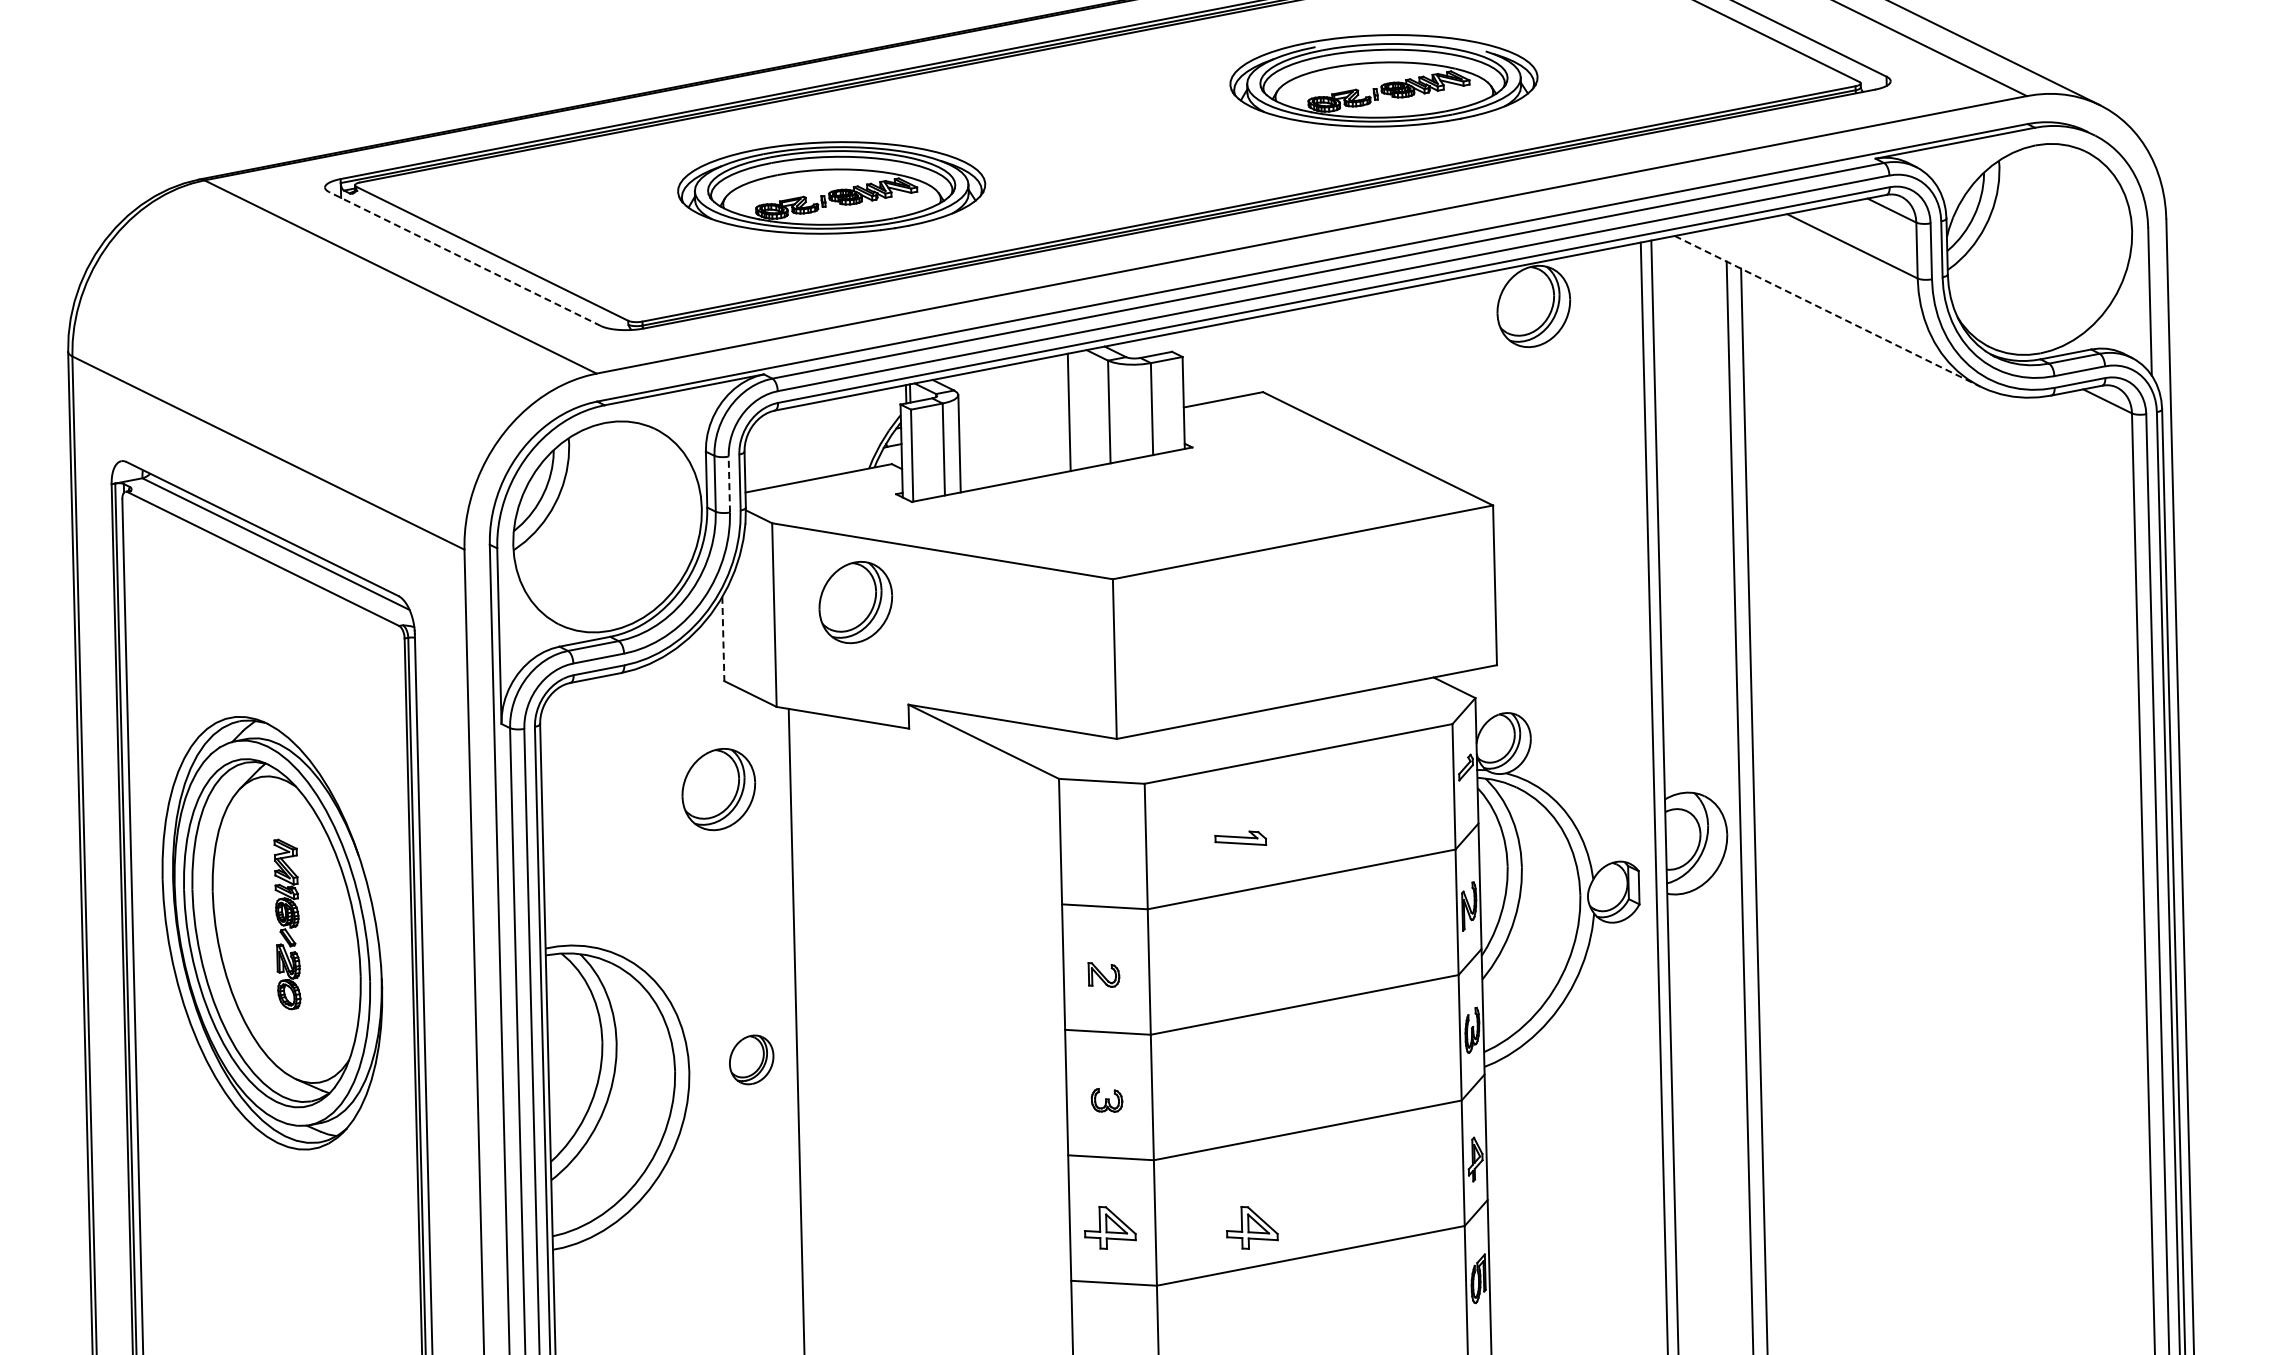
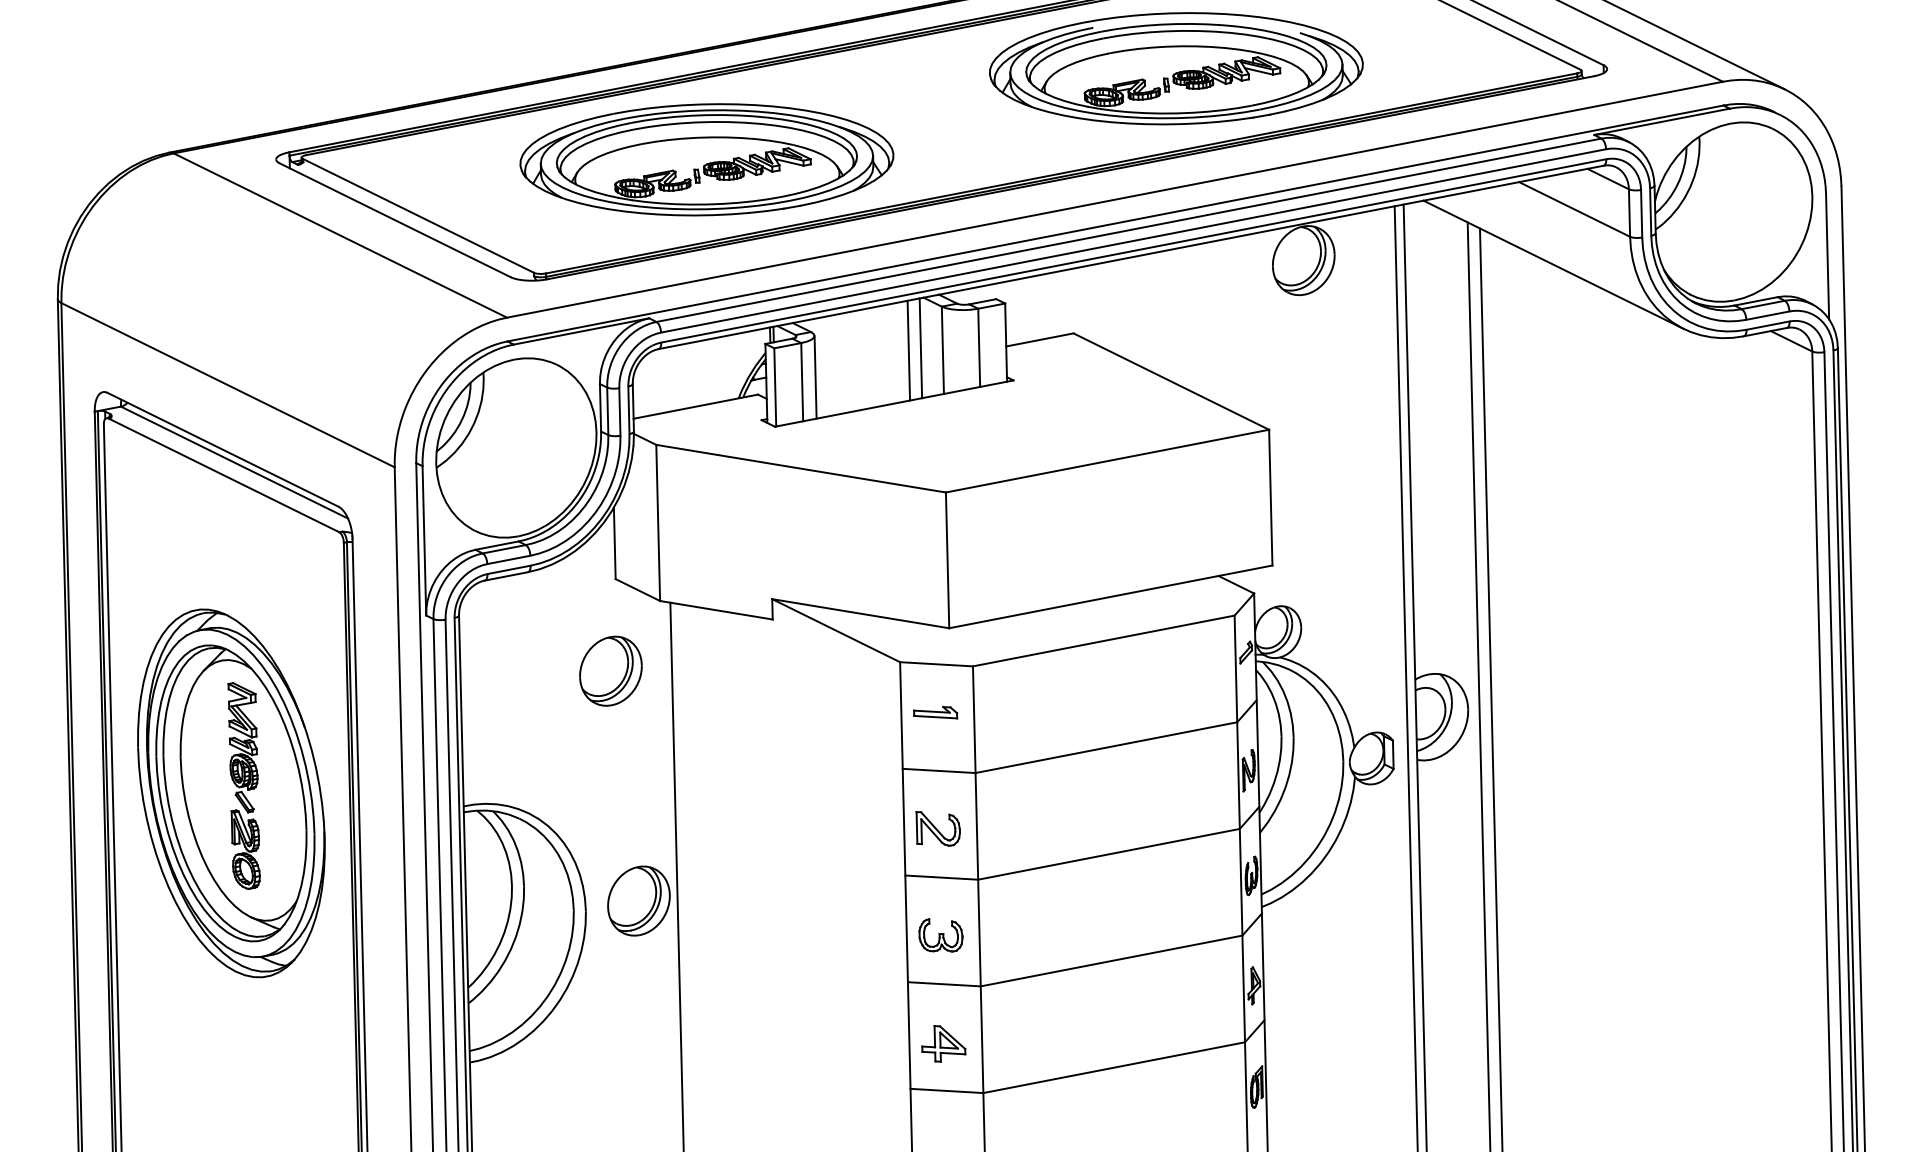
part: (1383, 80) -> (1175, 68), size x1.43
part: (831, 187) -> (706, 159), size x1.43
line: (465, 259) -> (395, 220), dashed -> solid
line: (1828, 311) -> (1554, 264), dashed -> solid
line: (1083, 409) -> (920, 348), added
line: (729, 484) -> (620, 411), dashed -> solid
part: (855, 602) -> (727, 512), removed
line: (723, 639) -> (614, 543), dashed -> solid
part: (1240, 837) -> (935, 712), moved
part: (287, 924) -> (244, 785), size x1.43
part: (1103, 974) -> (937, 828), size x1.67
part: (751, 1059) -> (638, 900), size x1.67
part: (1106, 1100) -> (940, 935), size x1.67
part: (1252, 1227) -> (1064, 1043), removed

